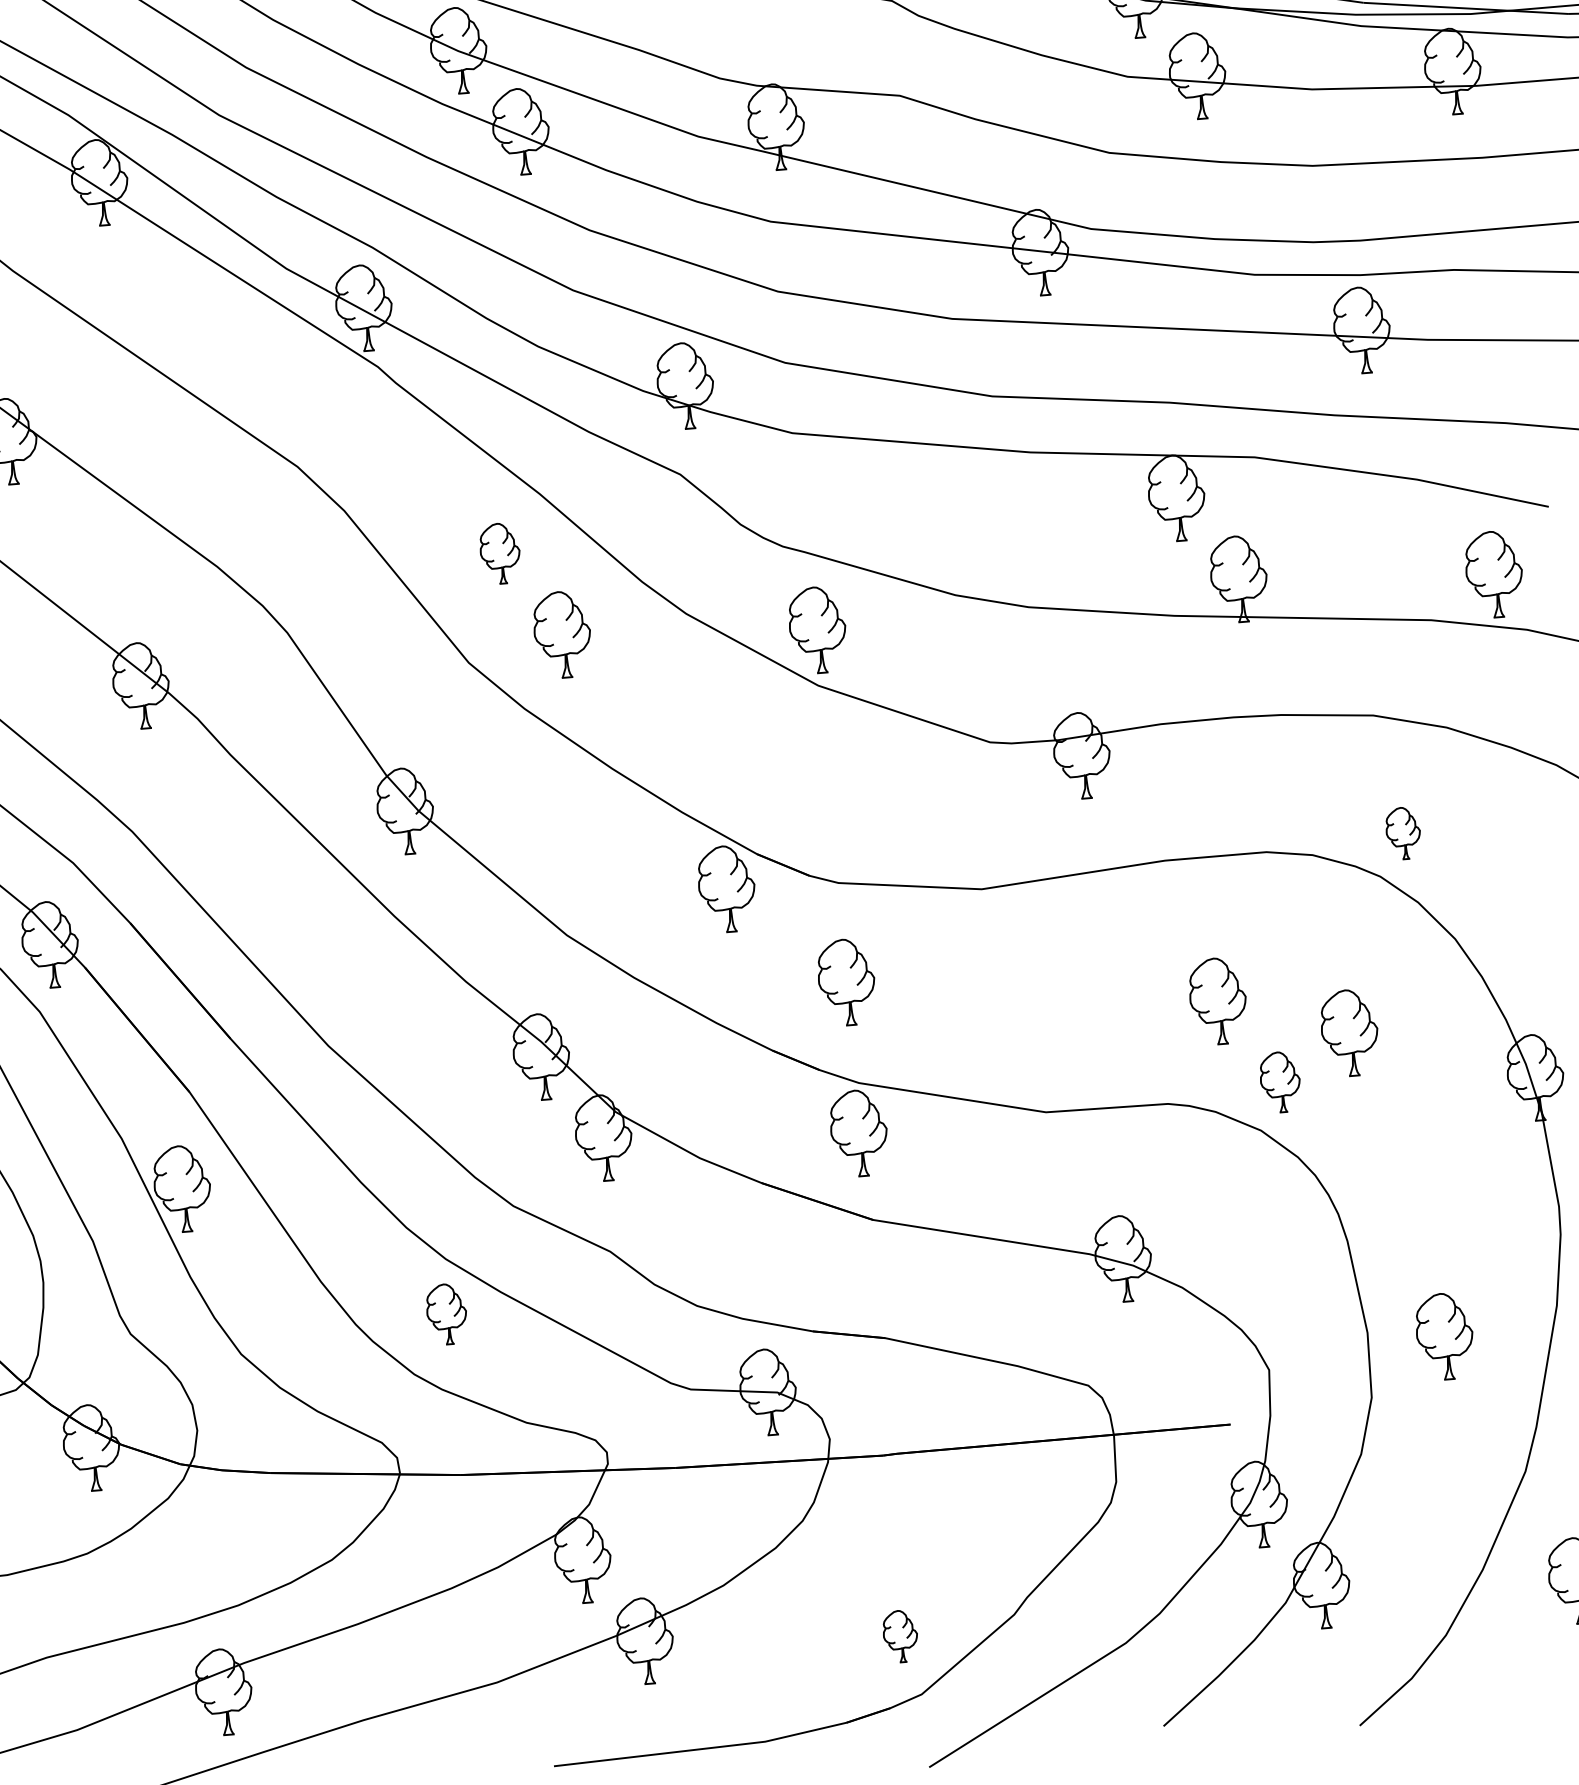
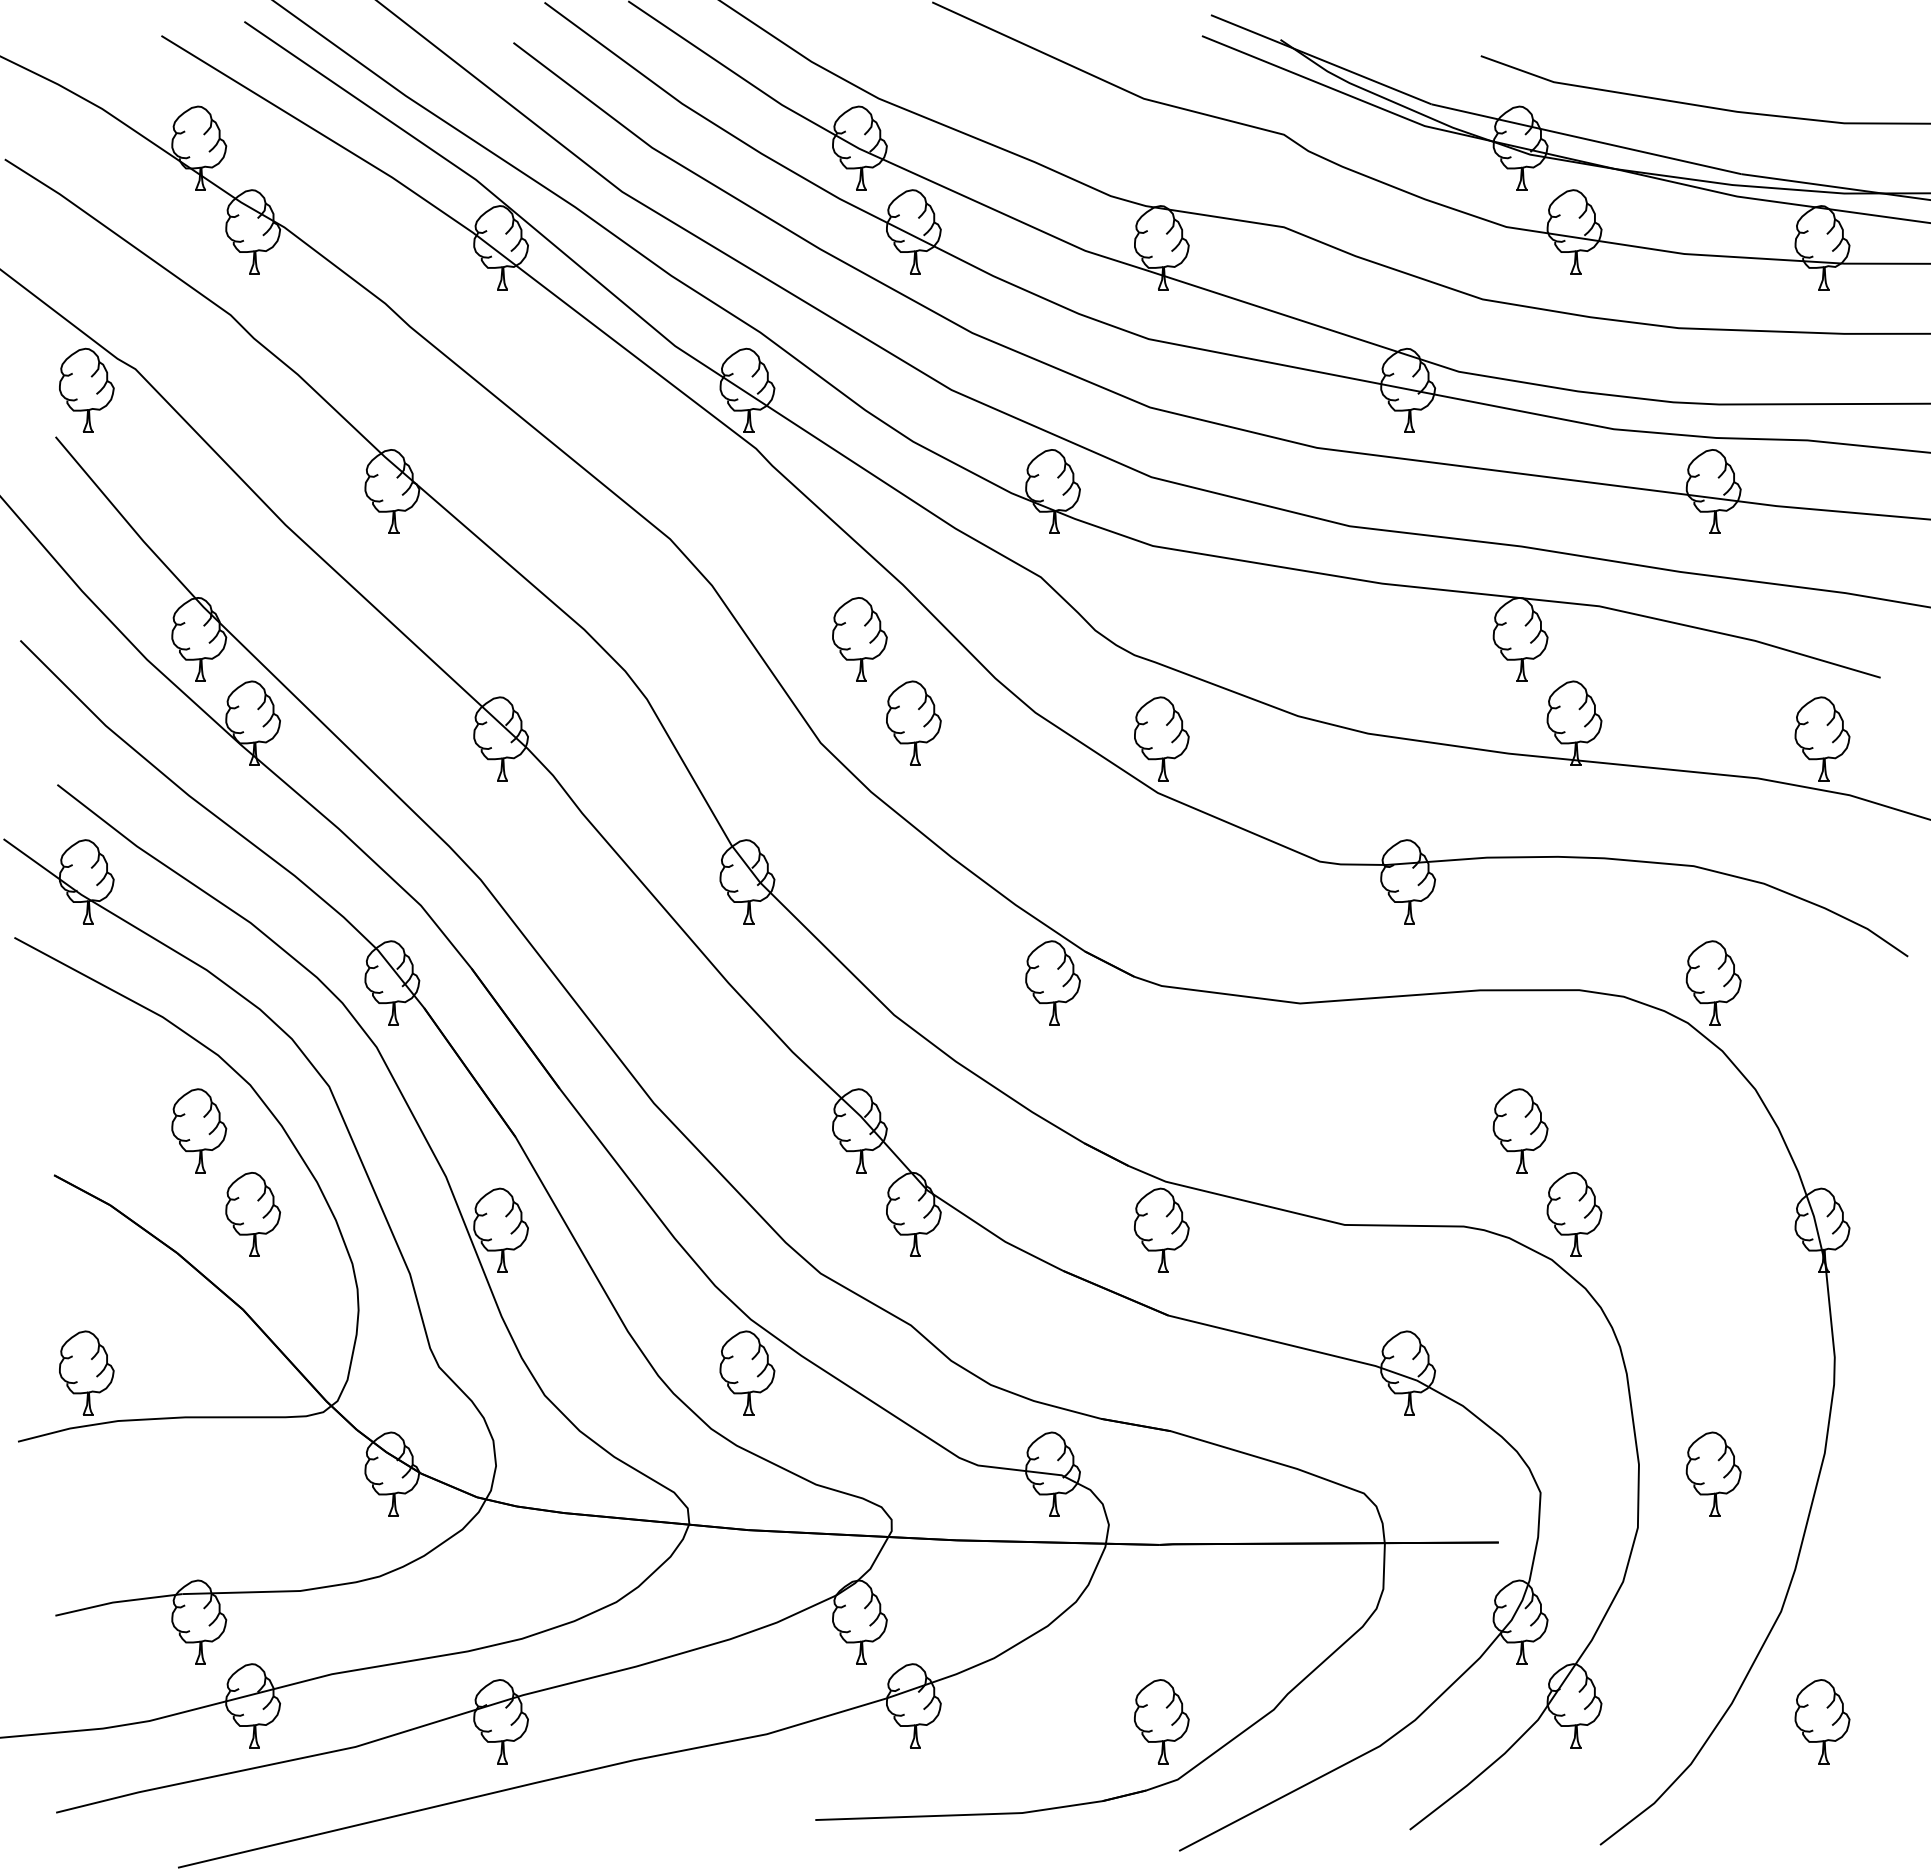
part: (499, 553) -> (859, 639), size x1.43
part: (1403, 832) -> (1713, 982), size x1.67
part: (846, 981) -> (1161, 1082), removed
part: (1349, 1032) -> (1645, 1171), removed
part: (1280, 1082) -> (1574, 1214), size x1.43
part: (446, 1313) -> (747, 1372), size x1.43
part: (900, 1636) -> (1161, 1721), size x1.67

